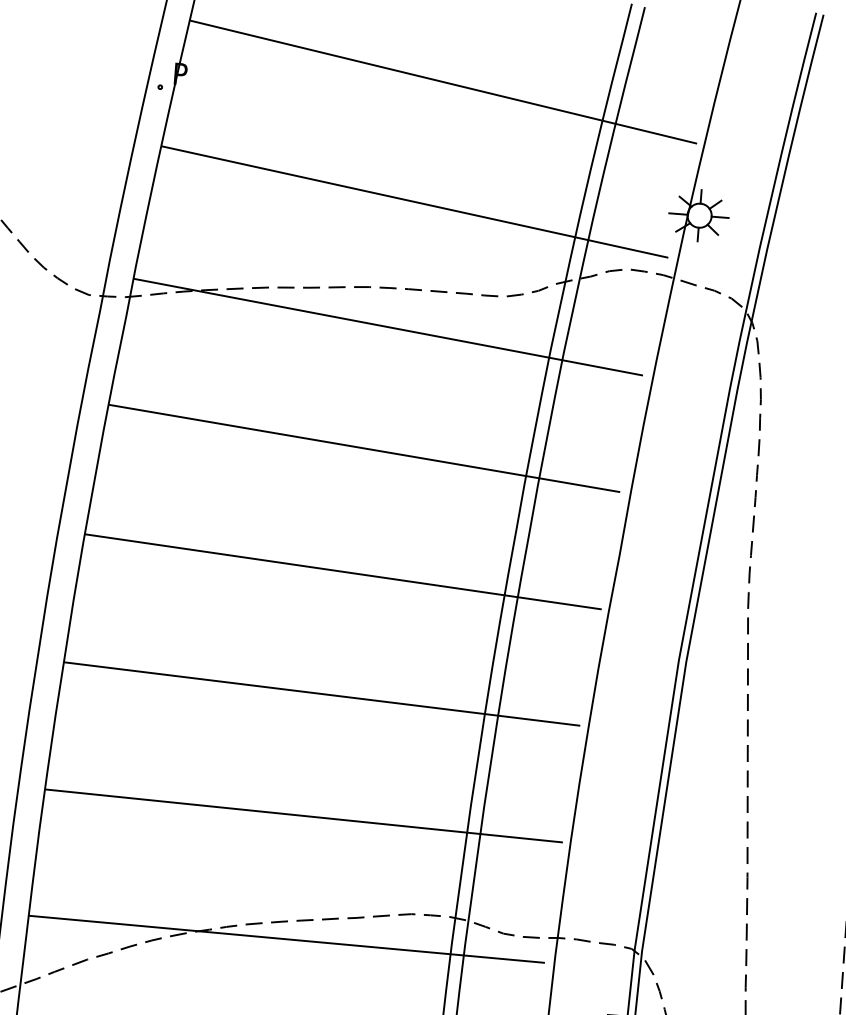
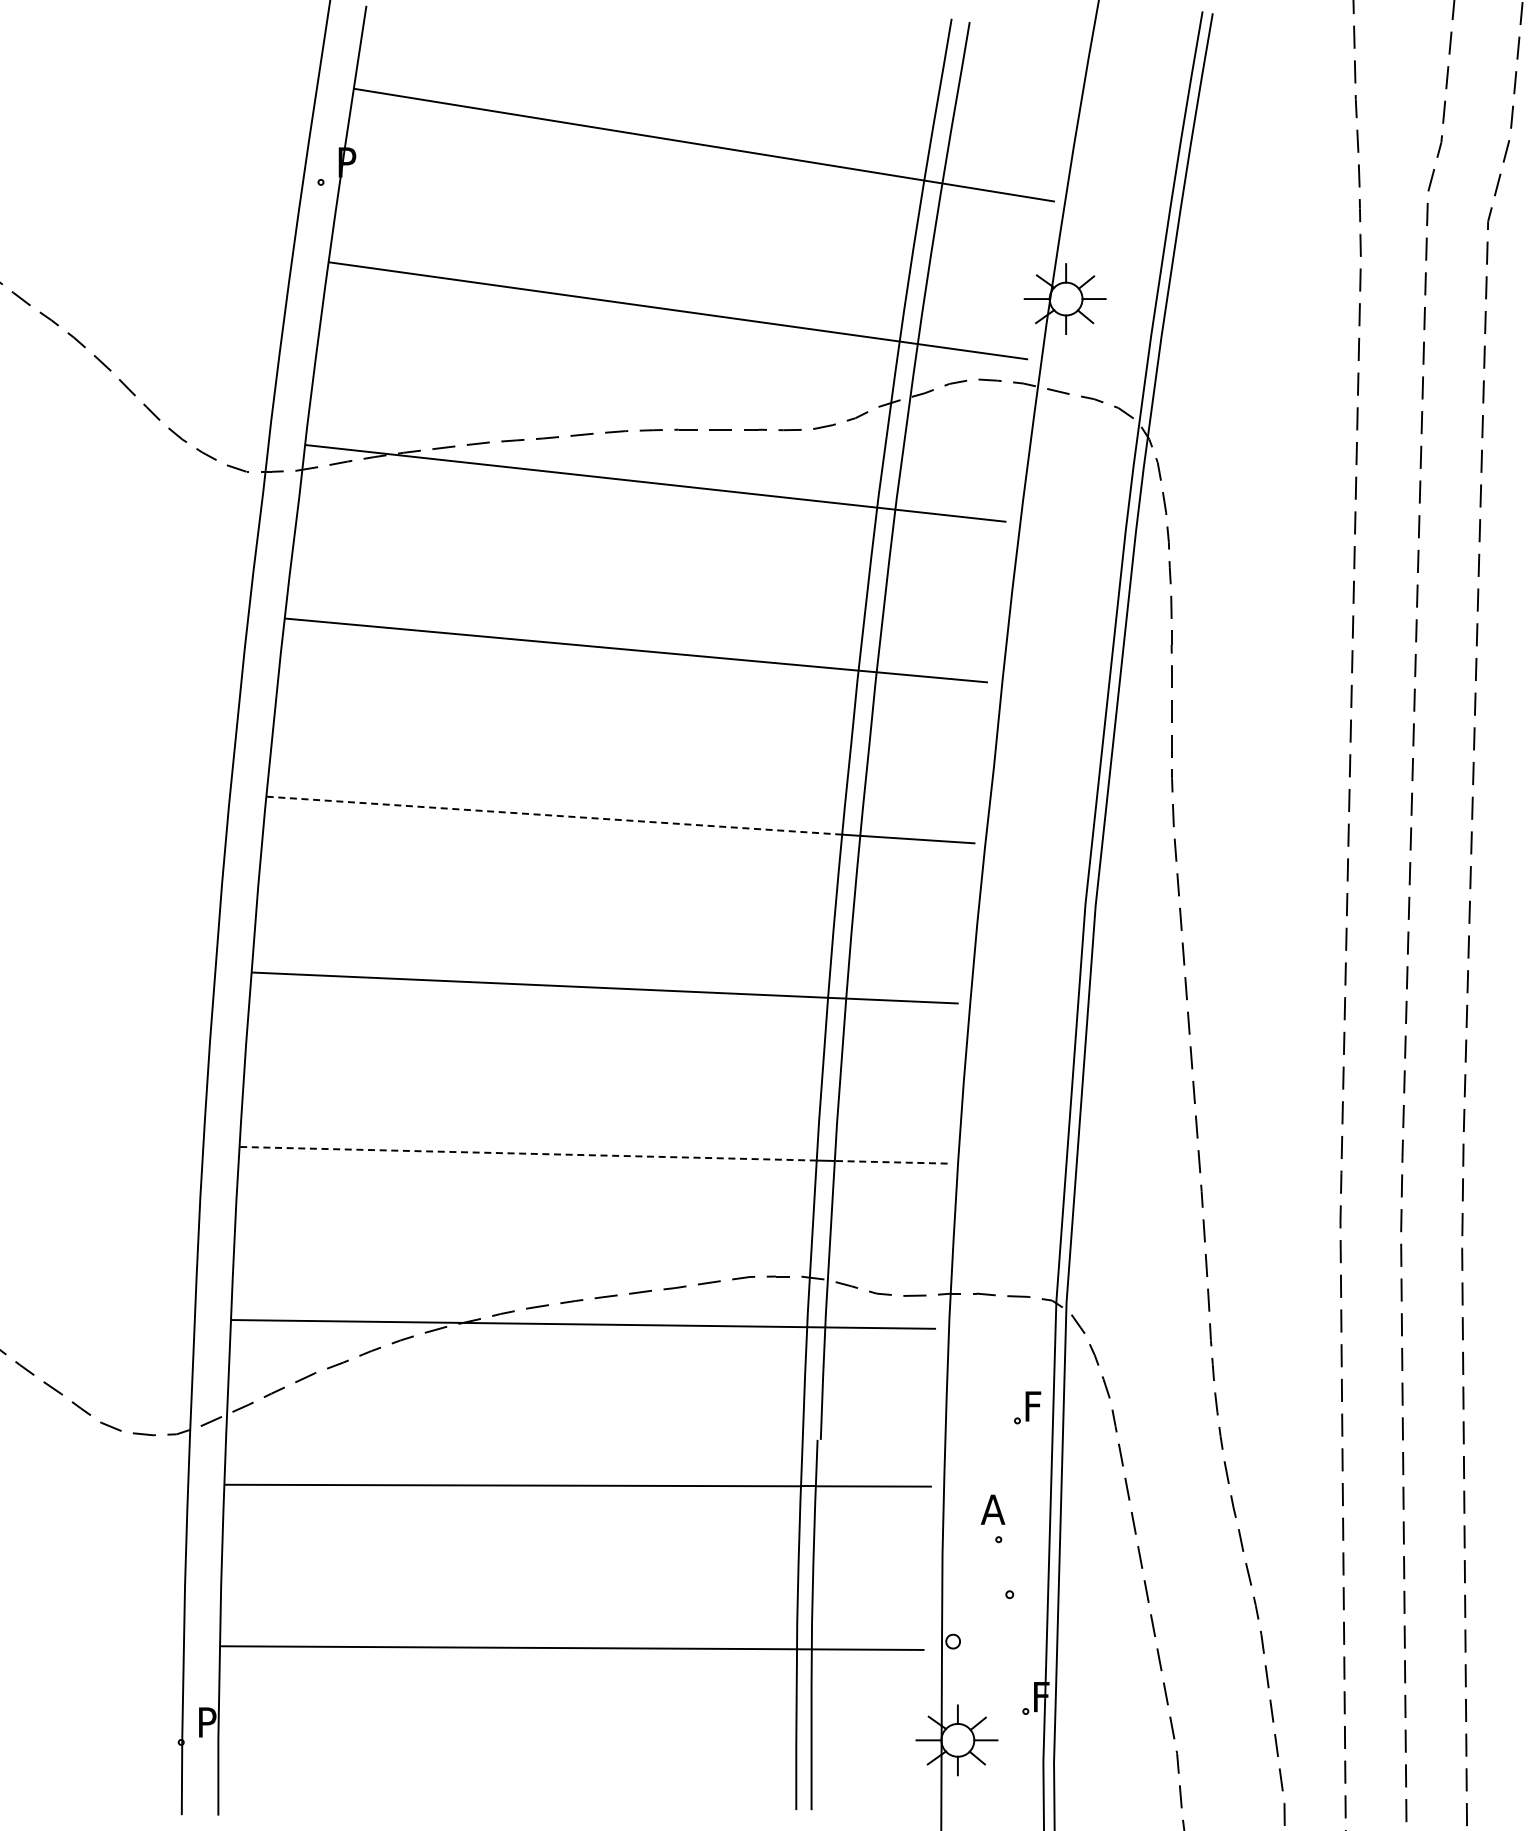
line: (294, 564) -> (554, 815), solid -> dashed
line: (255, 810) -> (527, 1153), solid -> dashed
line: (521, 838) -> (890, 1162), solid -> dashed

